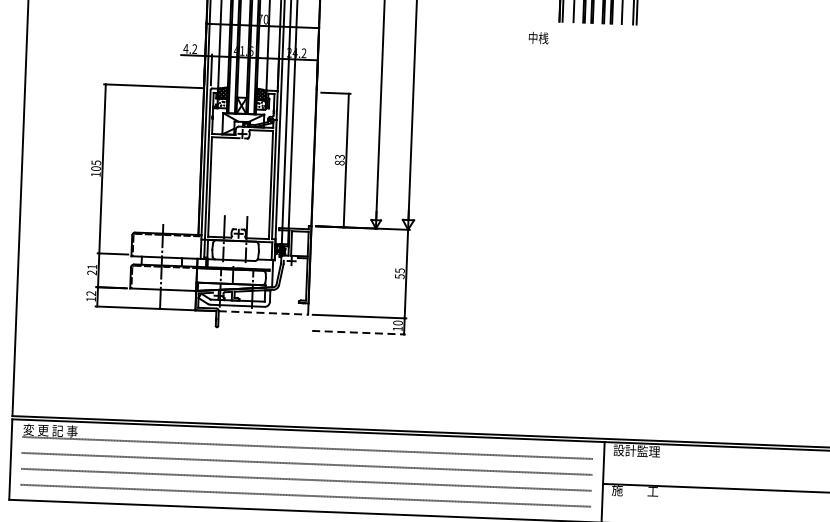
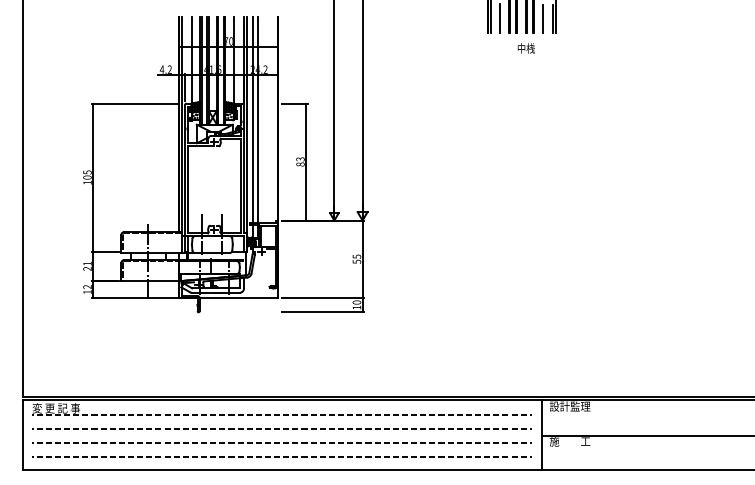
text: (537, 38) -> (525, 48), moved
line: (264, 313) -> (239, 298), dashed -> solid
line: (359, 332) -> (323, 312), dashed -> solid

